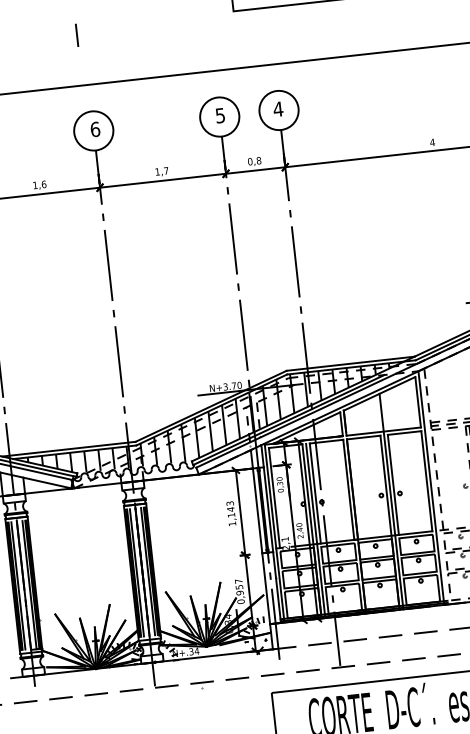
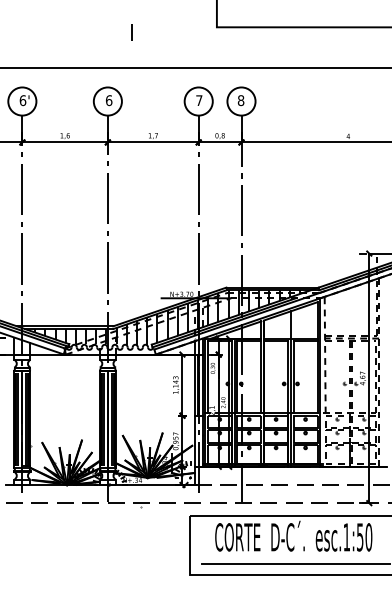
line: (77, 35) -> (131, 32), moved
text: (277, 109) -> (240, 100), 4 -> 8
text: (220, 115) -> (199, 100), 5 -> 7

